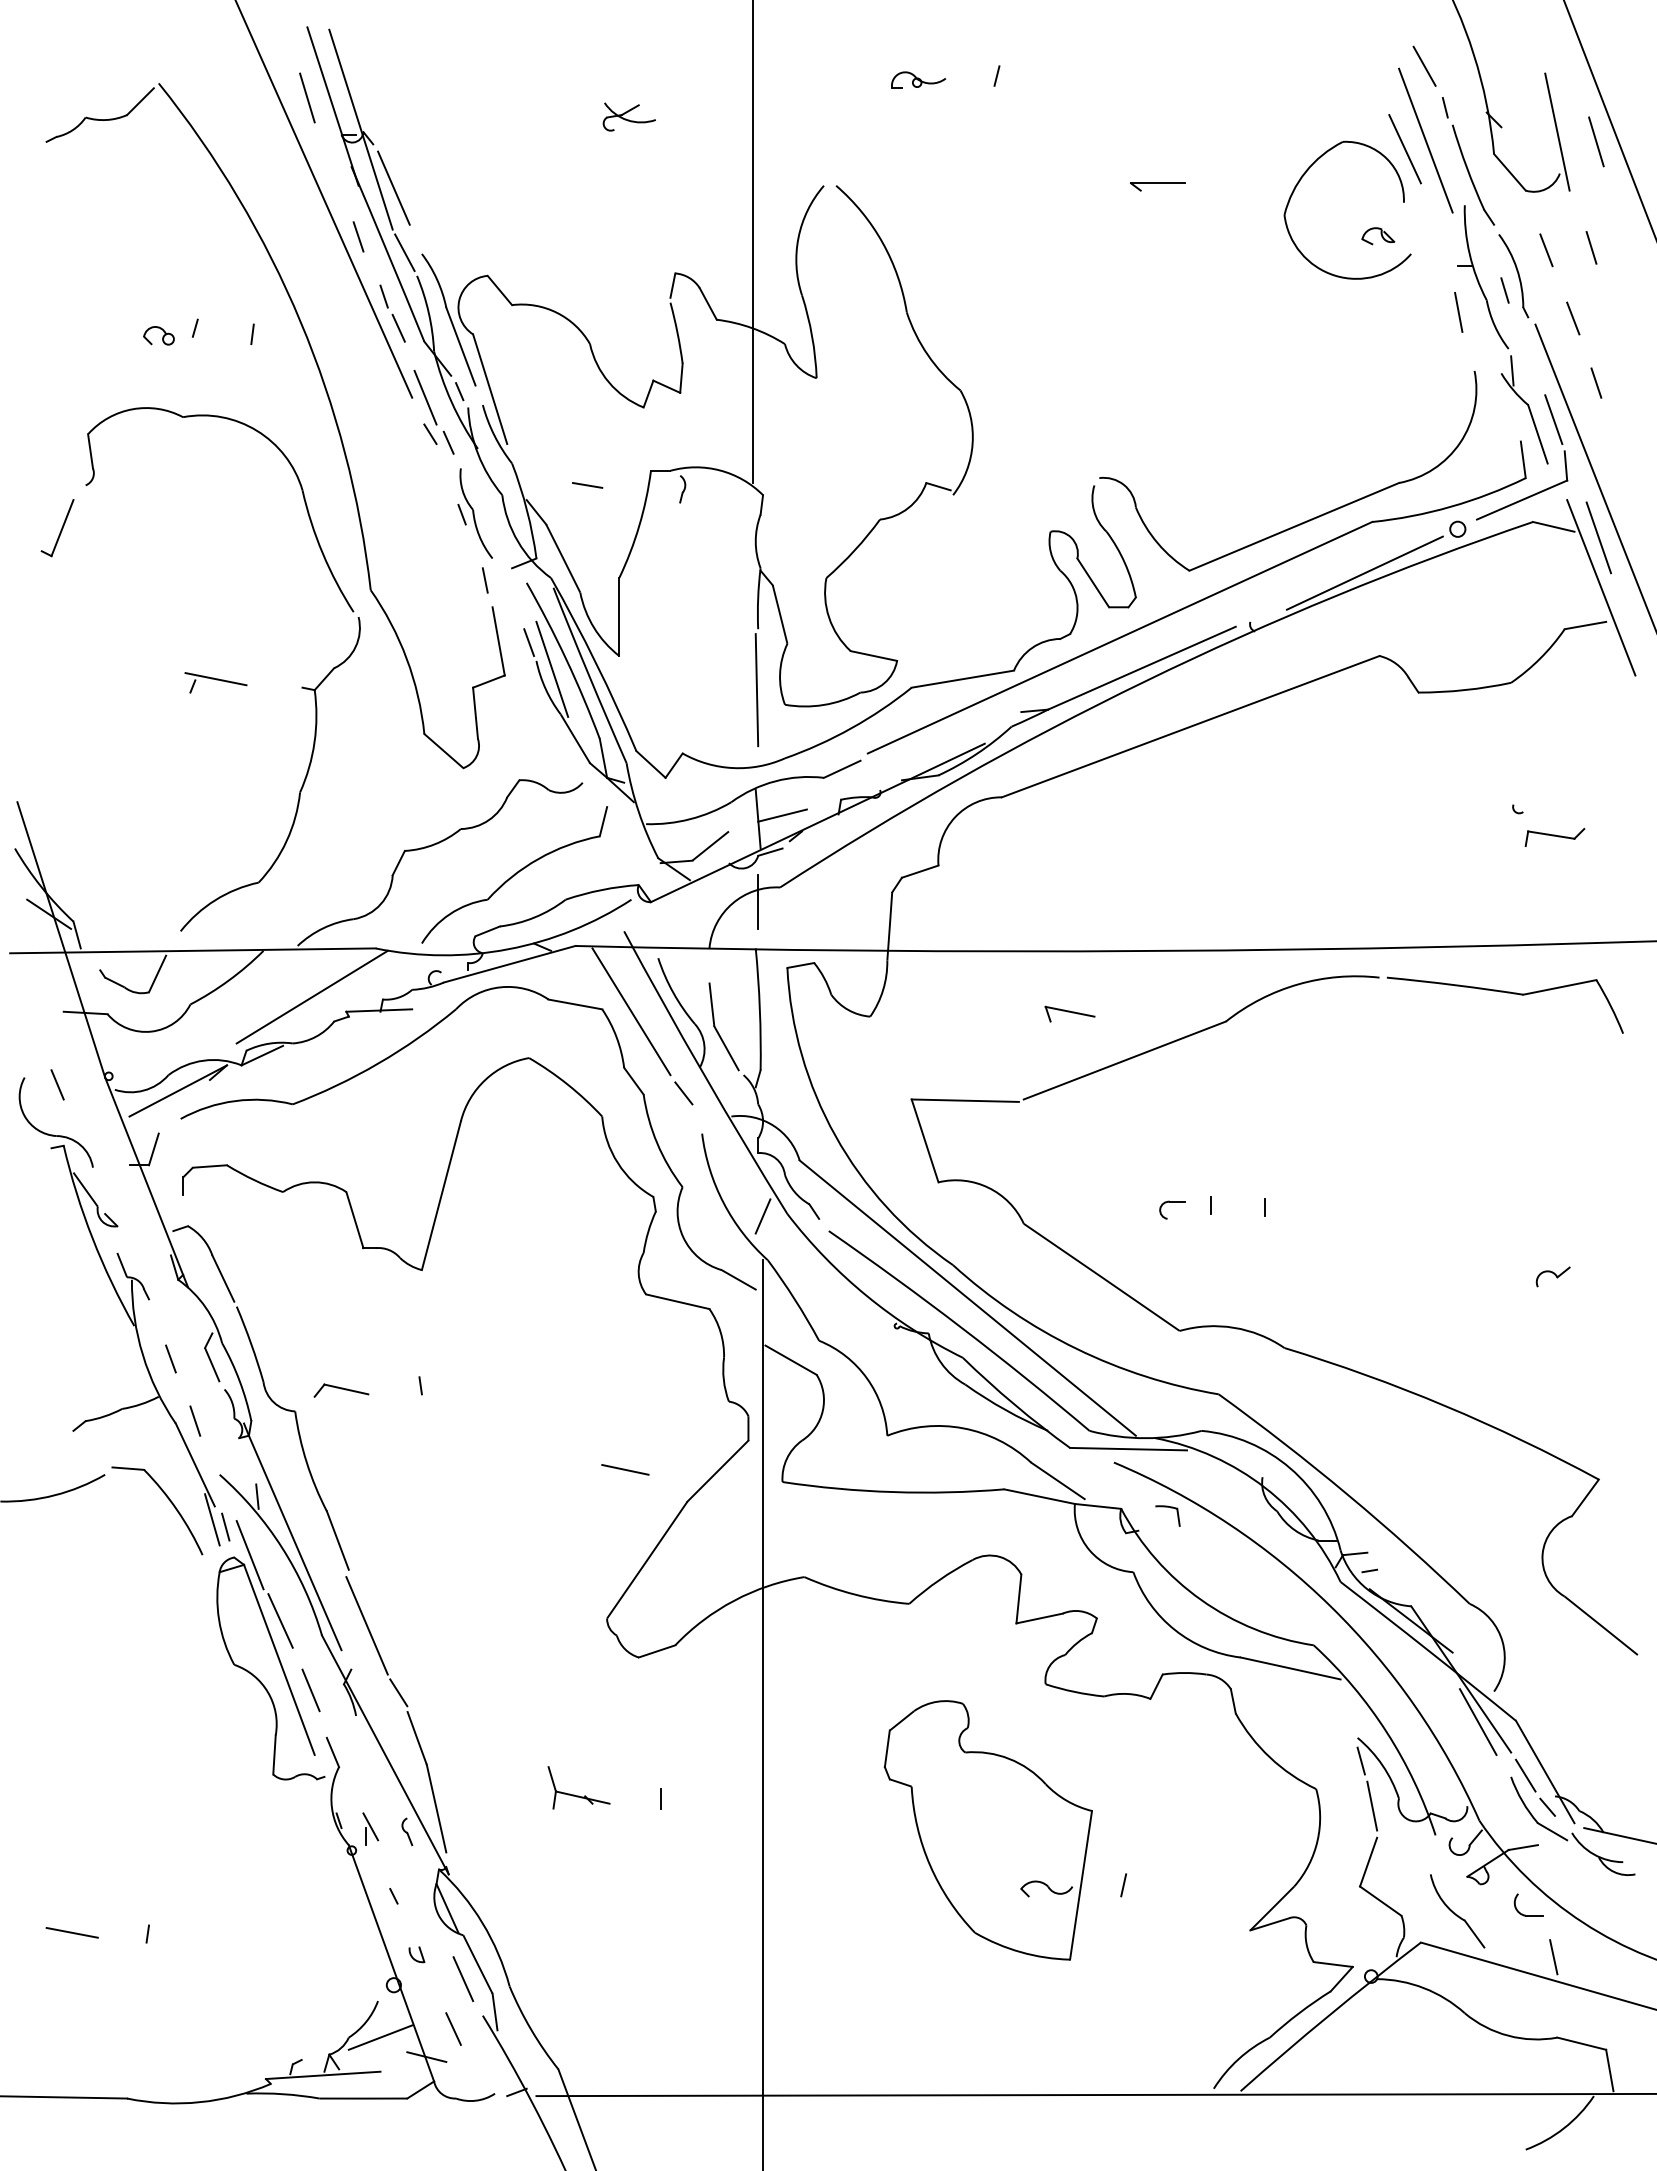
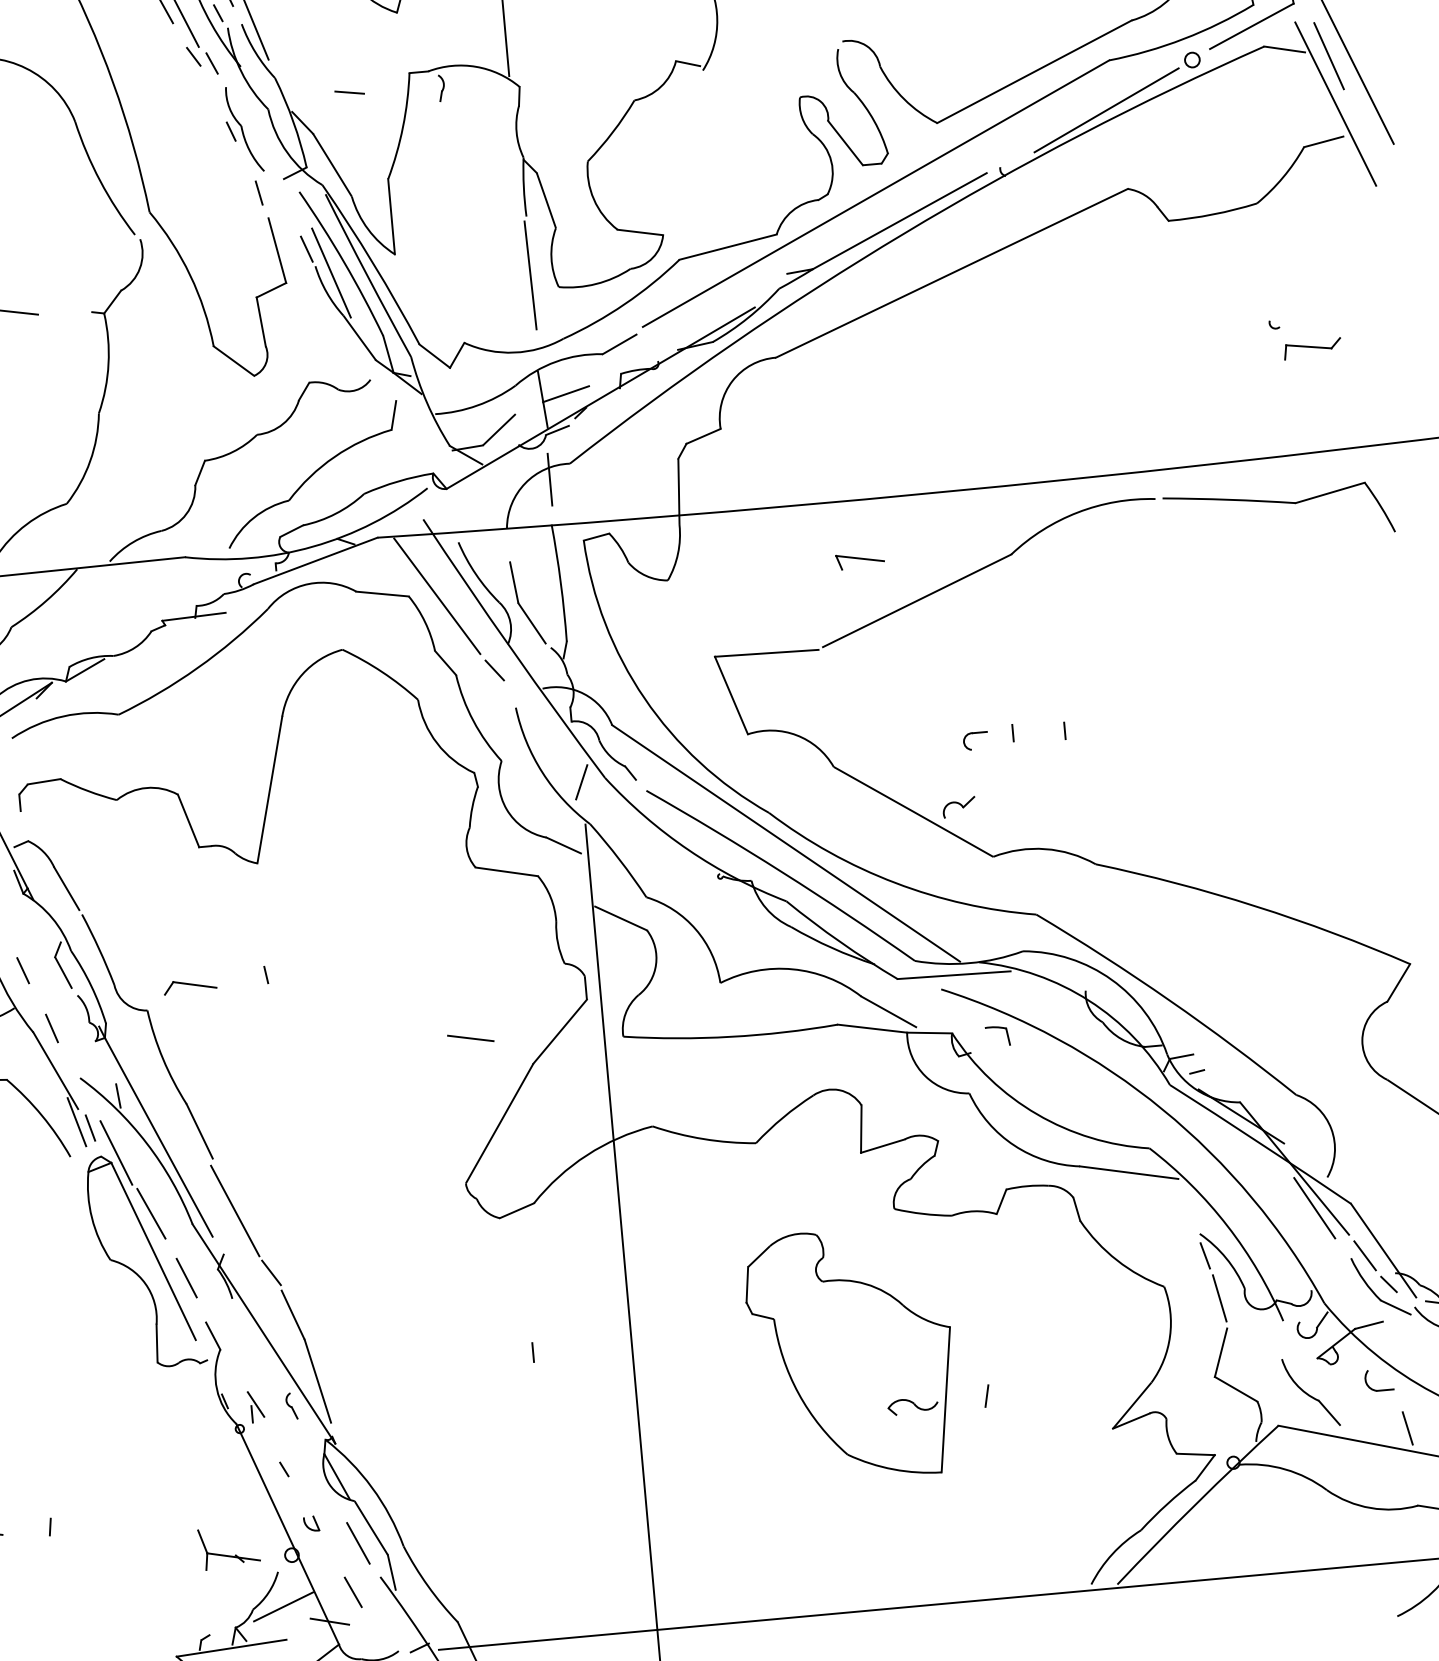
line: (311, 996) -> (127, 609), removed
part: (1552, 1276) -> (958, 807), moved
part: (578, 1795) -> (229, 1555), moved

